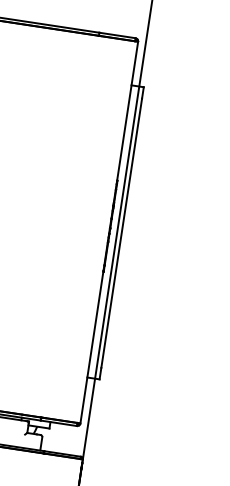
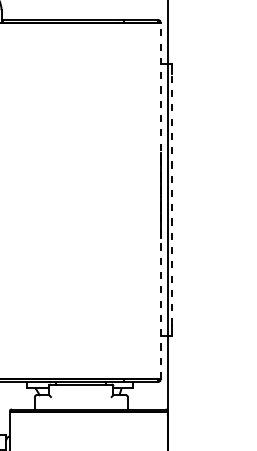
line: (109, 232) -> (160, 200), solid -> dashed
line: (122, 232) -> (172, 199), solid -> dashed

